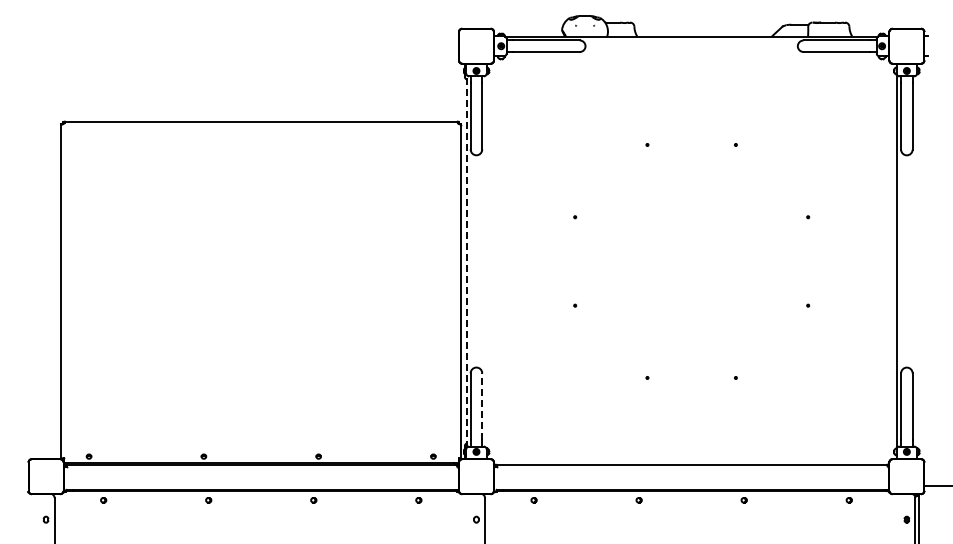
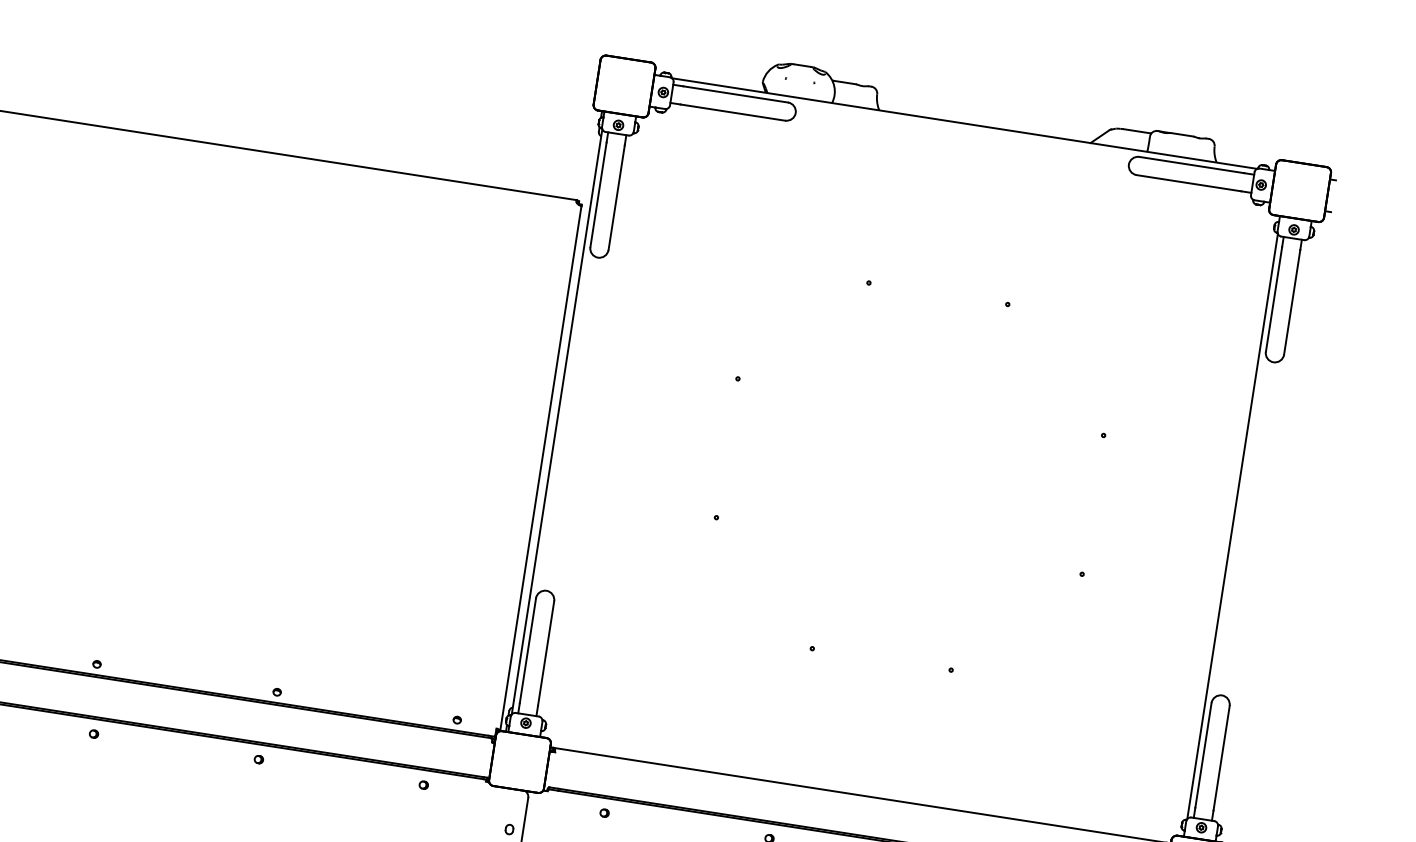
line: (466, 260) -> (556, 420), dashed -> solid
line: (482, 406) -> (546, 653), dashed -> solid

